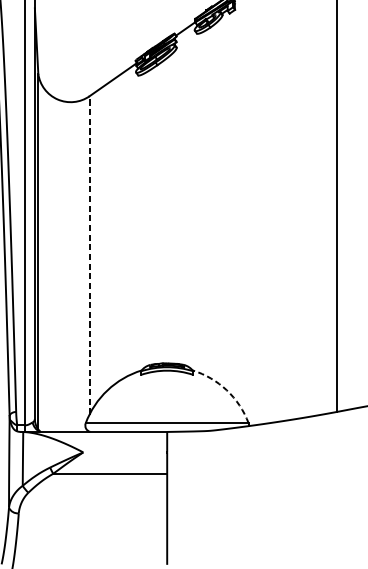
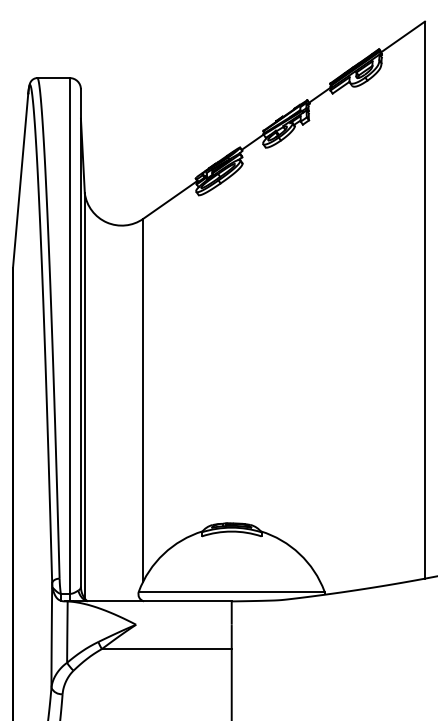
line: (89, 254) -> (143, 399), dashed -> solid
arc: (226, 389) -> (299, 553), dashed -> solid

